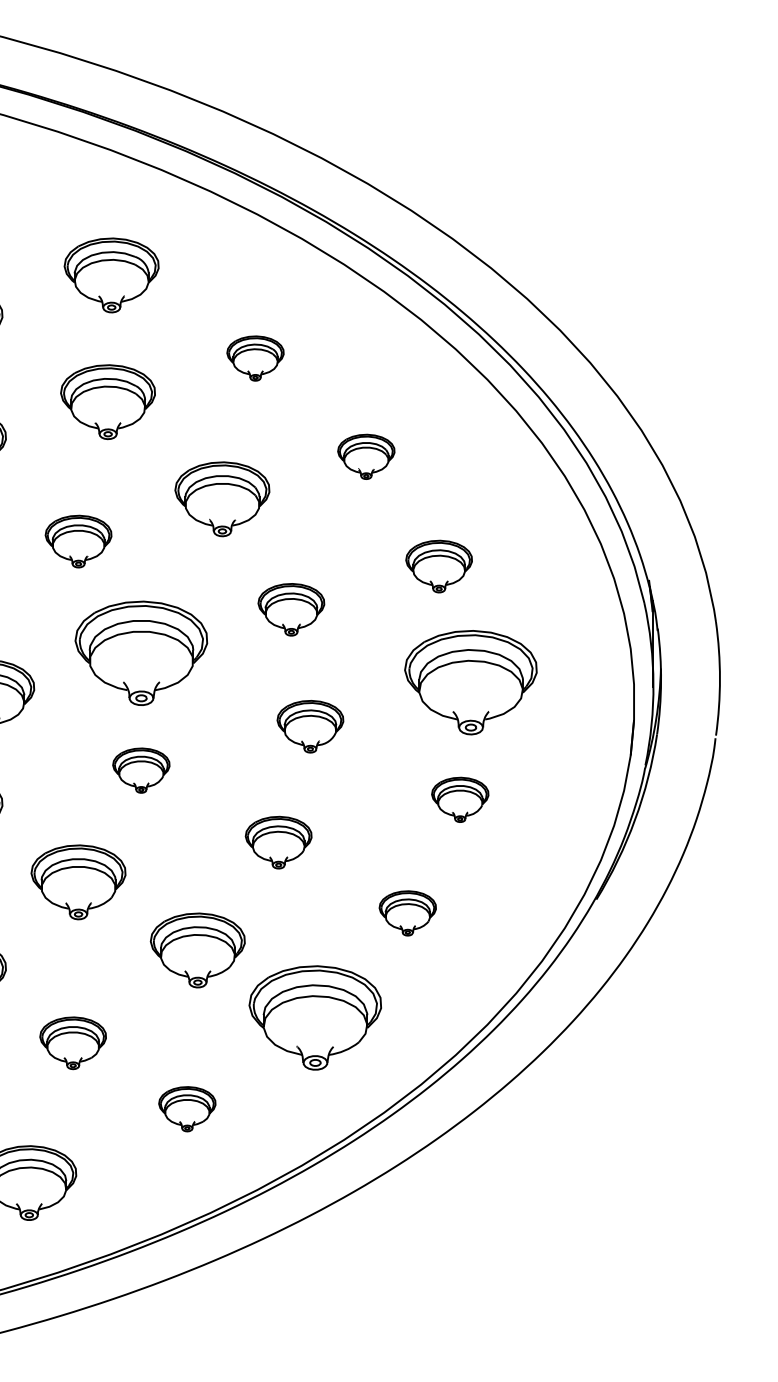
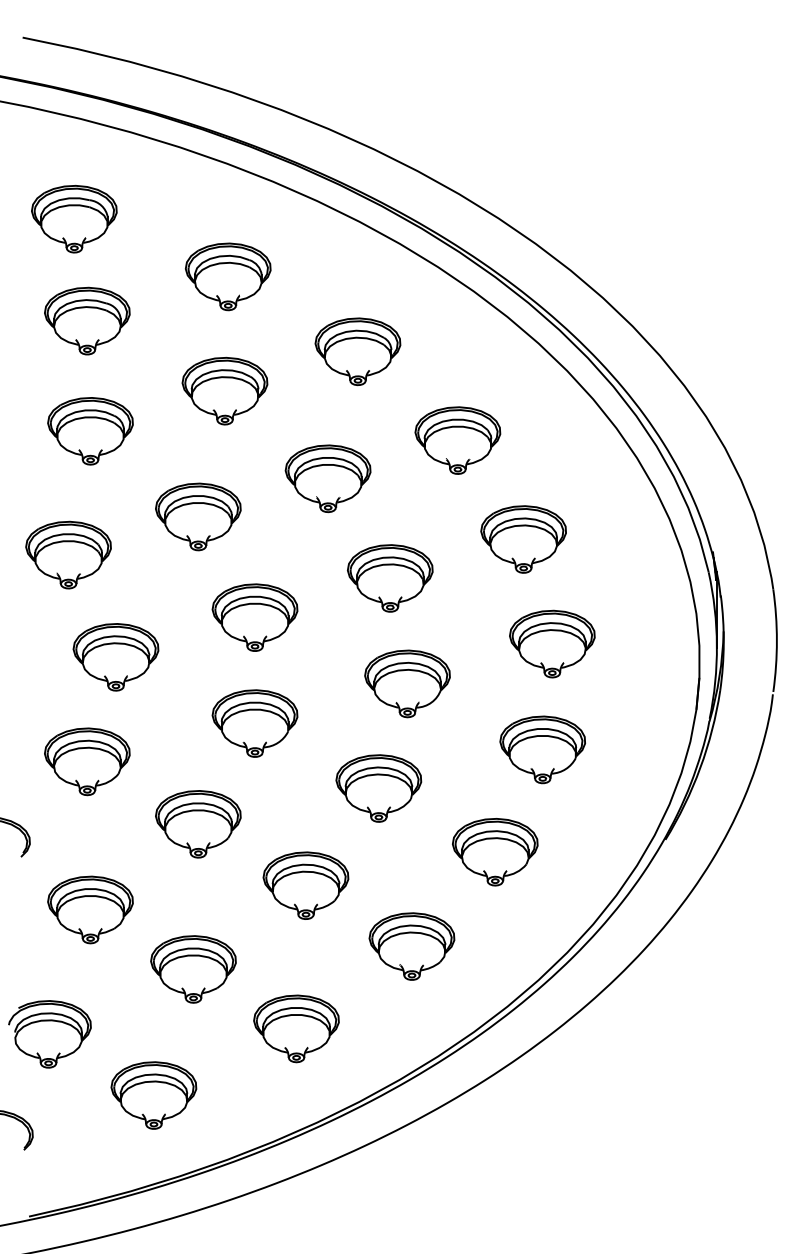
part: (254, 358) -> (357, 351), size x1.67
part: (365, 456) -> (457, 440), size x1.67
part: (78, 541) -> (198, 516), size x1.43
part: (439, 566) -> (523, 539), size x1.43
part: (291, 609) -> (390, 578), size x1.43
part: (140, 653) -> (254, 617), size x0.71
part: (471, 681) -> (552, 643), size x0.71
part: (310, 726) -> (407, 683), size x1.43
part: (140, 770) -> (254, 723), size x1.67
part: (460, 799) -> (542, 749), size x1.67
part: (278, 842) -> (378, 788), size x1.43
part: (407, 913) -> (495, 852), size x1.67
part: (314, 1017) -> (411, 946), size x0.71
part: (73, 1043) -> (193, 969), size x1.43
part: (187, 1108) -> (296, 1028), size x1.67

